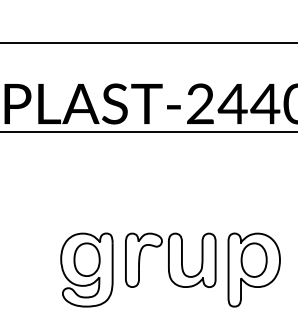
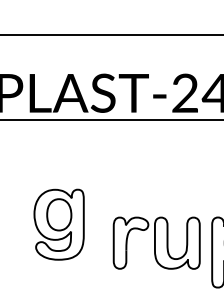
part: (86, 269) -> (58, 224), moved

